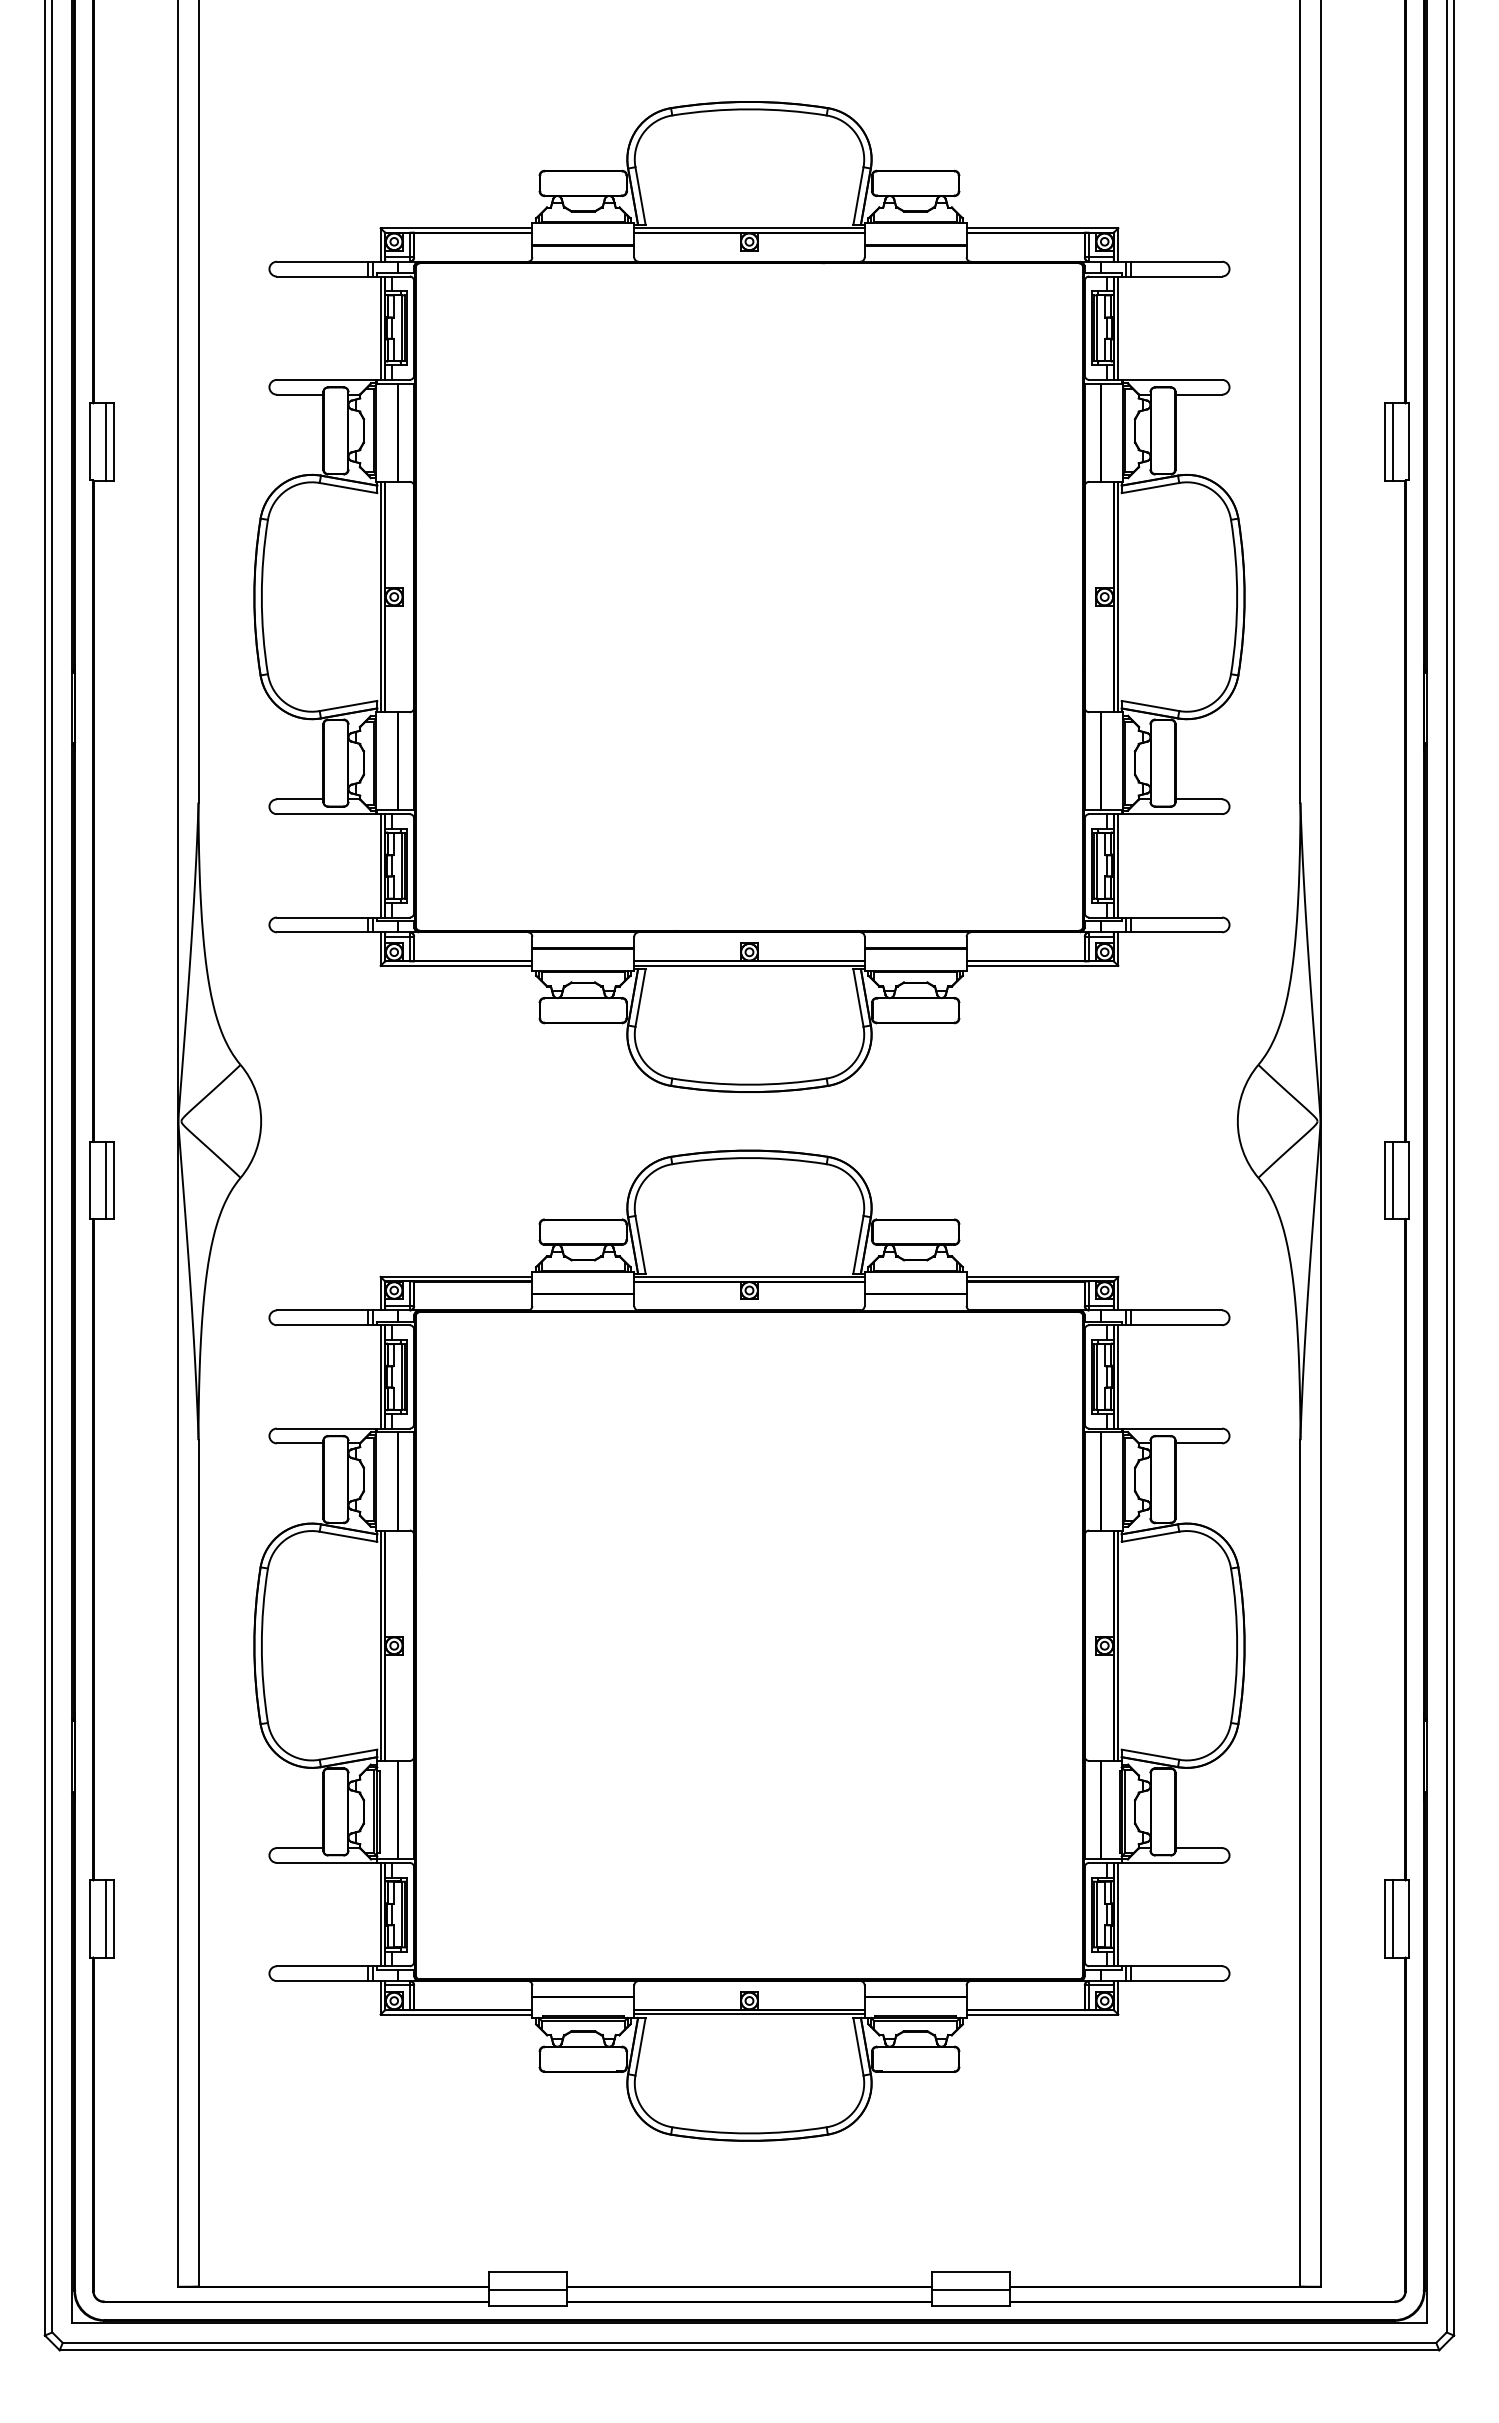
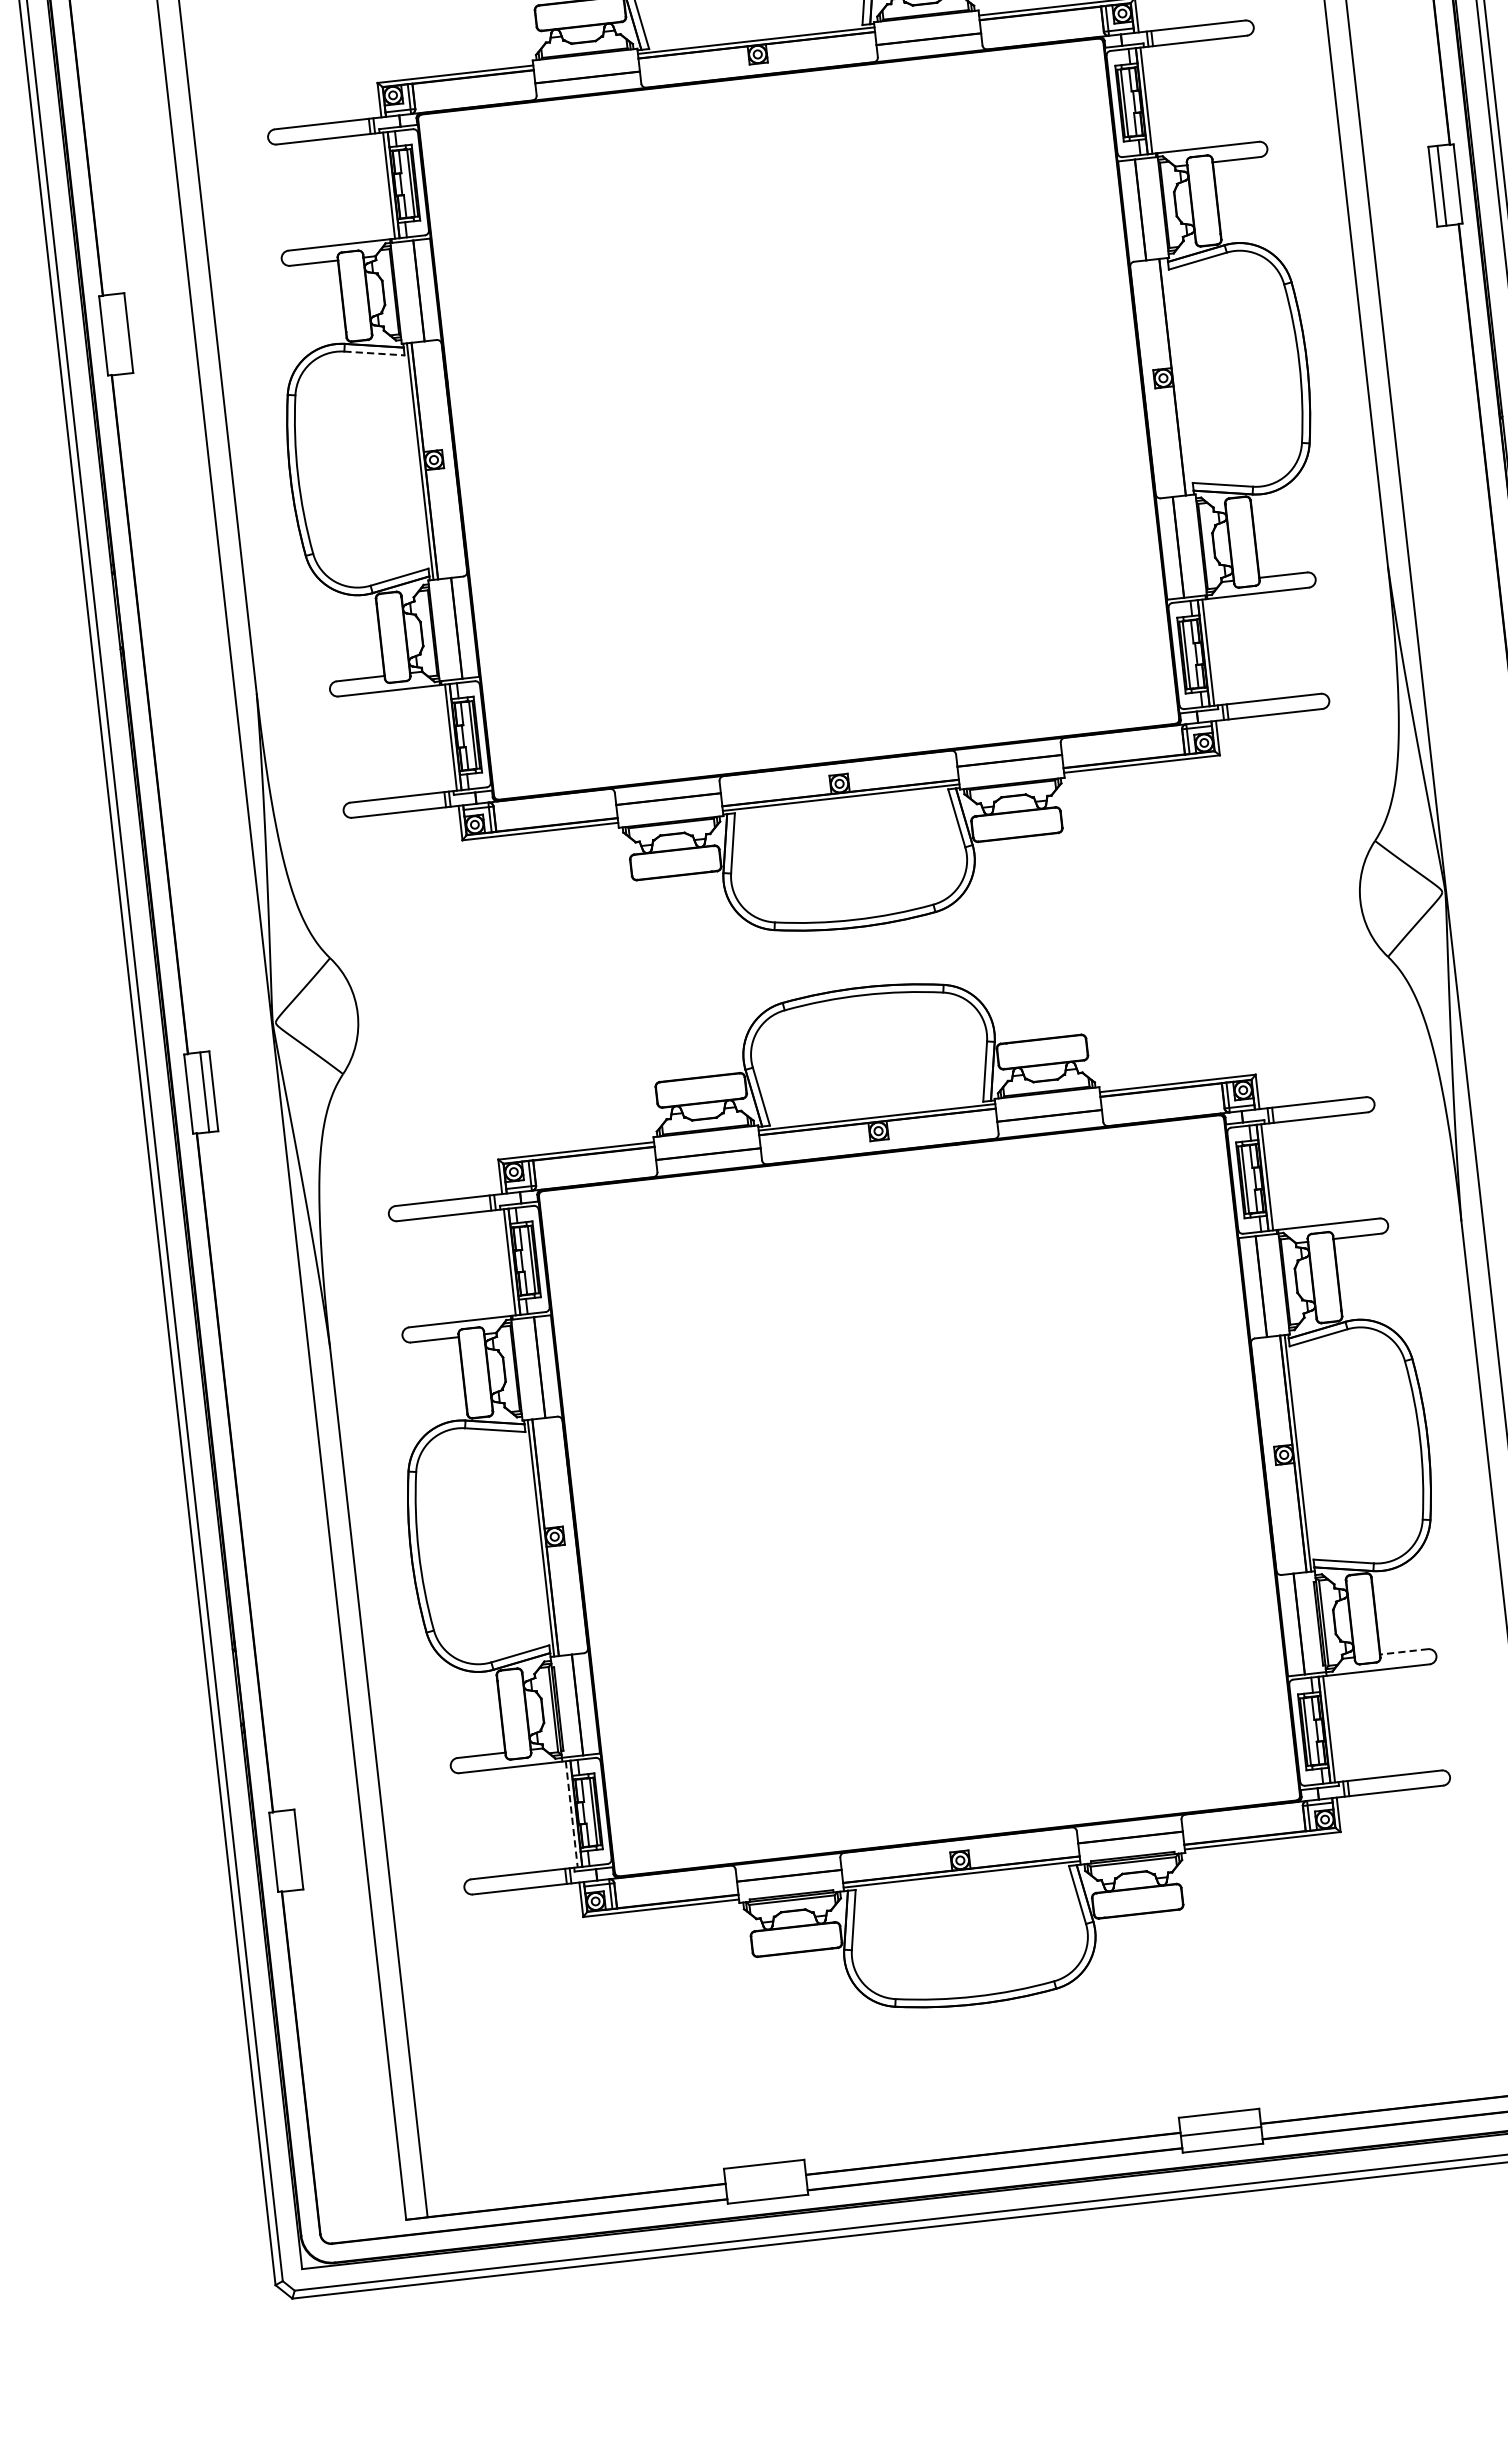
line: (105, 441) -> (119, 333), removed
line: (348, 488) -> (374, 353), solid -> dashed
line: (1118, 596) -> (1177, 376), removed
line: (1198, 1848) -> (1403, 1652), solid -> dashed
line: (380, 1914) -> (571, 1814), solid -> dashed
line: (105, 1918) -> (289, 1850), removed
line: (527, 2289) -> (765, 2182), removed

